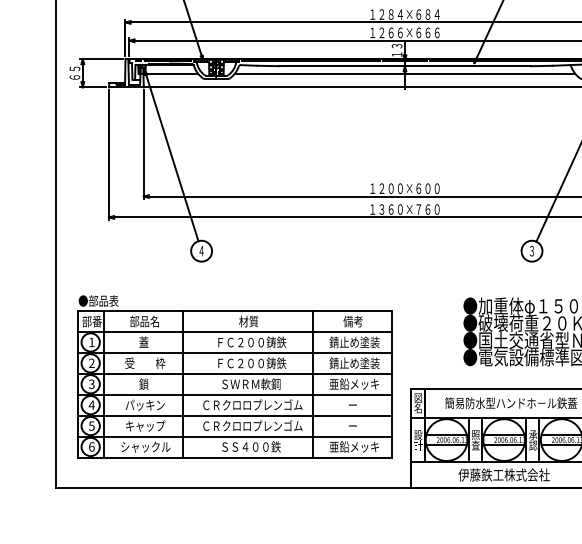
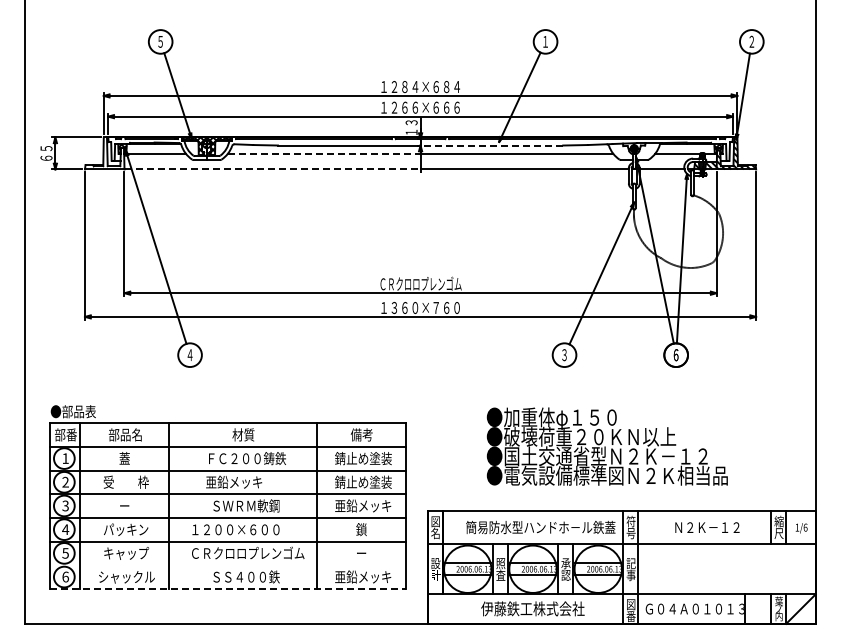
line: (467, 66) -> (491, 145), solid -> dashed
line: (320, 73) -> (324, 153), solid -> dashed
line: (275, 87) -> (273, 169), solid -> dashed
text: (404, 187) -> (420, 283), １２００×６００ -> ＣＲクロロプレンゴム
text: (251, 362) -> (246, 481), ＦＣ２００鋳鉄 -> 亜鉛メッキ
text: (143, 383) -> (124, 505), 鎖 -> ー
text: (253, 405) -> (248, 529), ＣＲクロロプレンゴム -> １２００×６００
text: (352, 405) -> (361, 529), ー -> 鎖
line: (234, 436) -> (227, 565), removed
line: (234, 457) -> (227, 589), solid -> dashed

